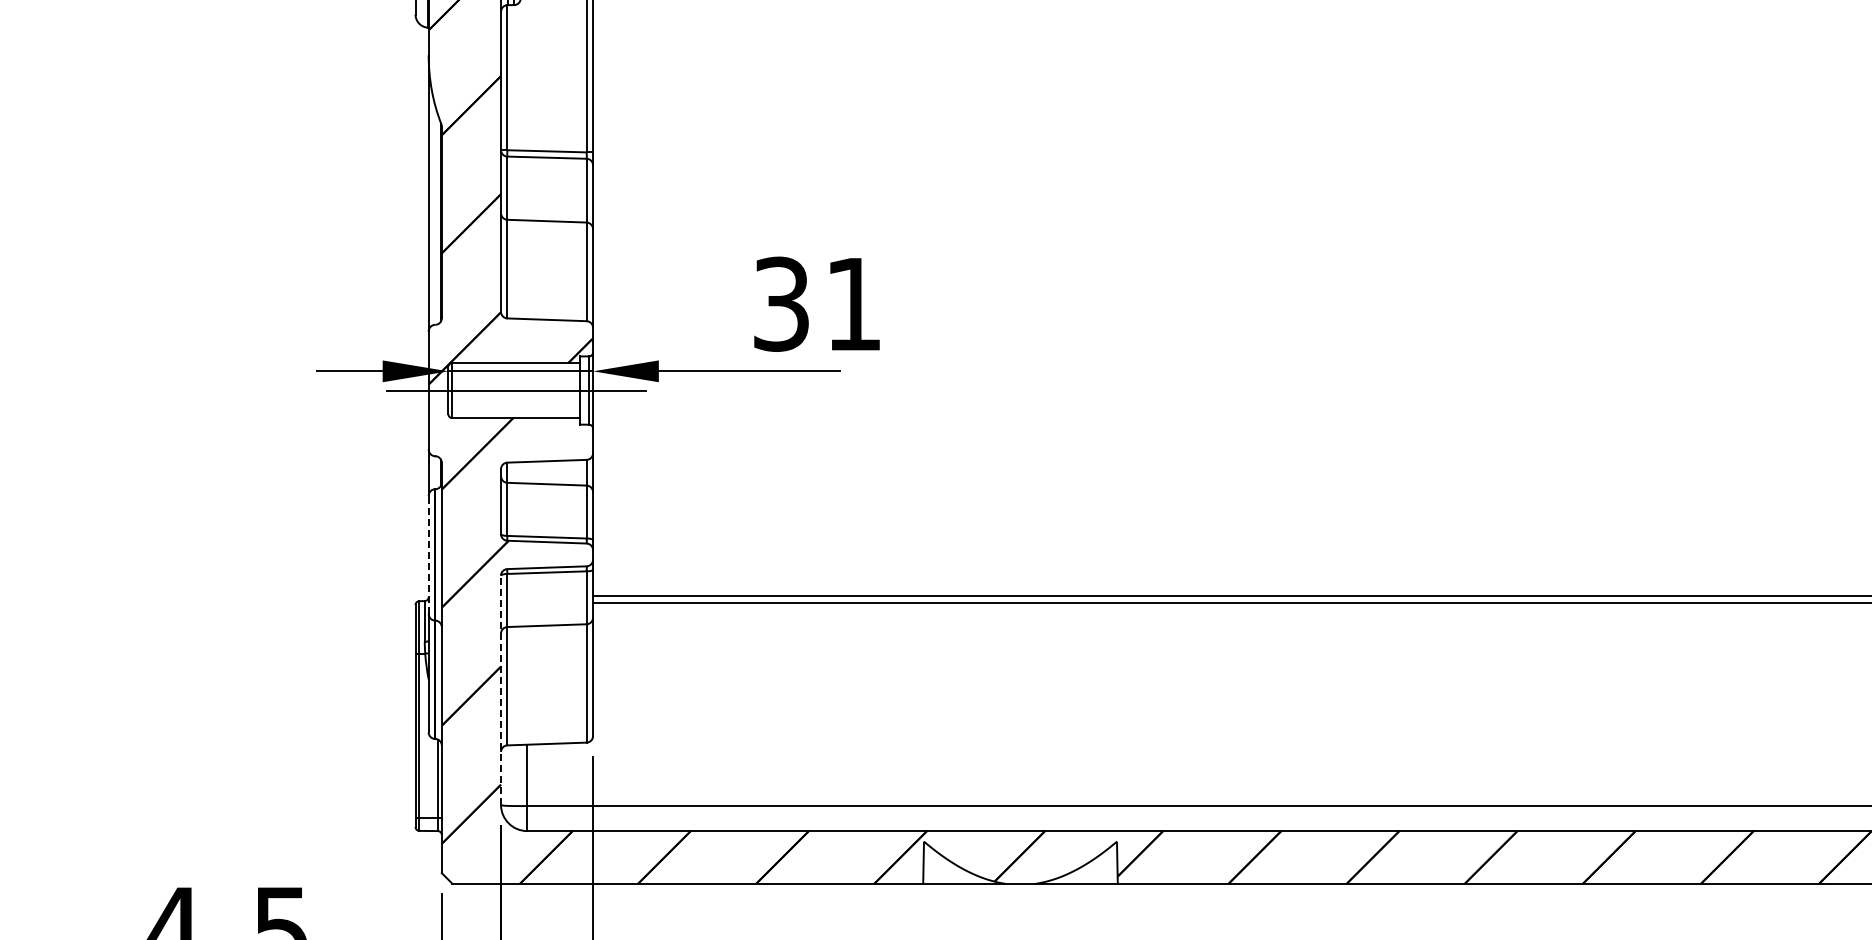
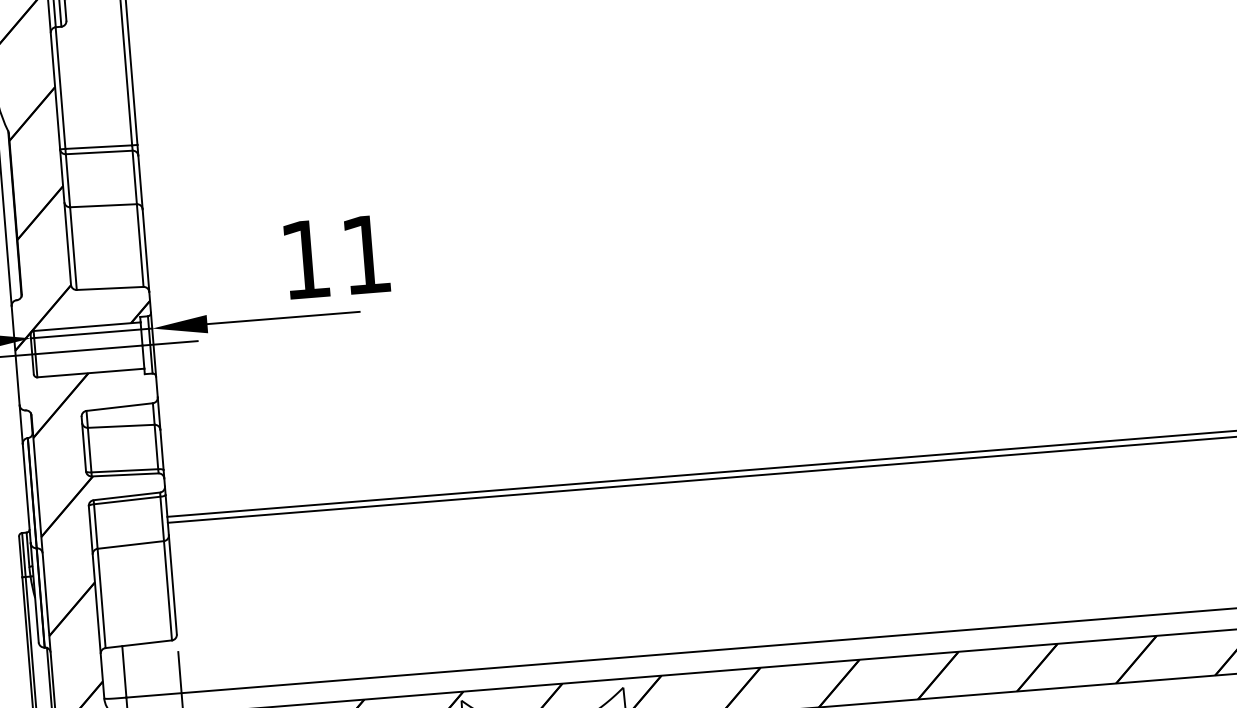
text: (781, 303) -> (305, 258), 31 -> 11
line: (428, 554) -> (26, 493), dashed -> solid
line: (501, 690) -> (96, 602), dashed -> solid

